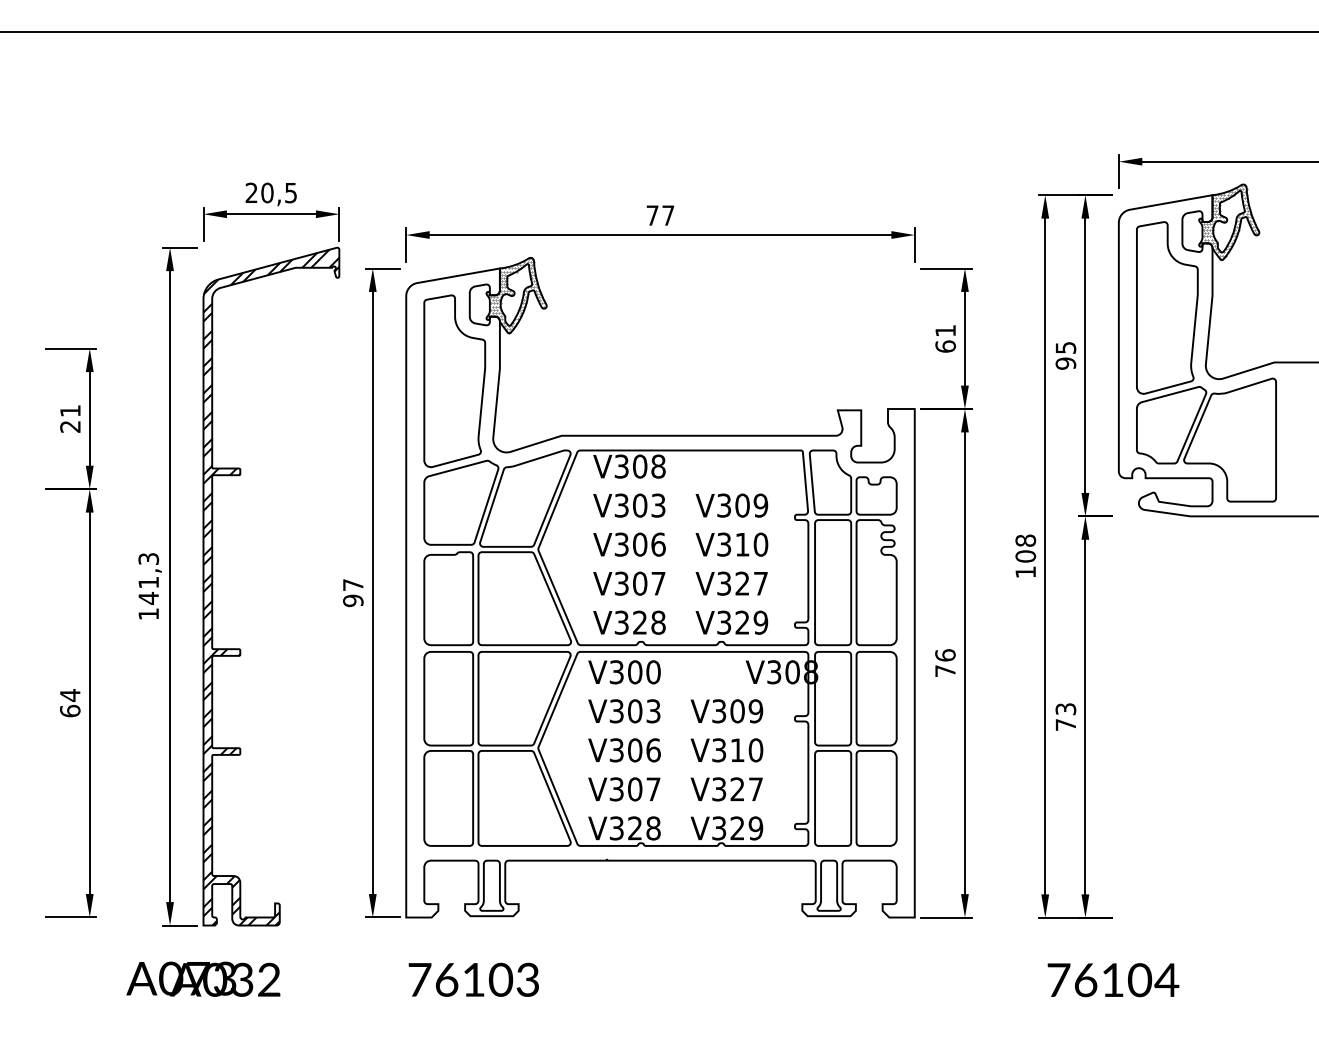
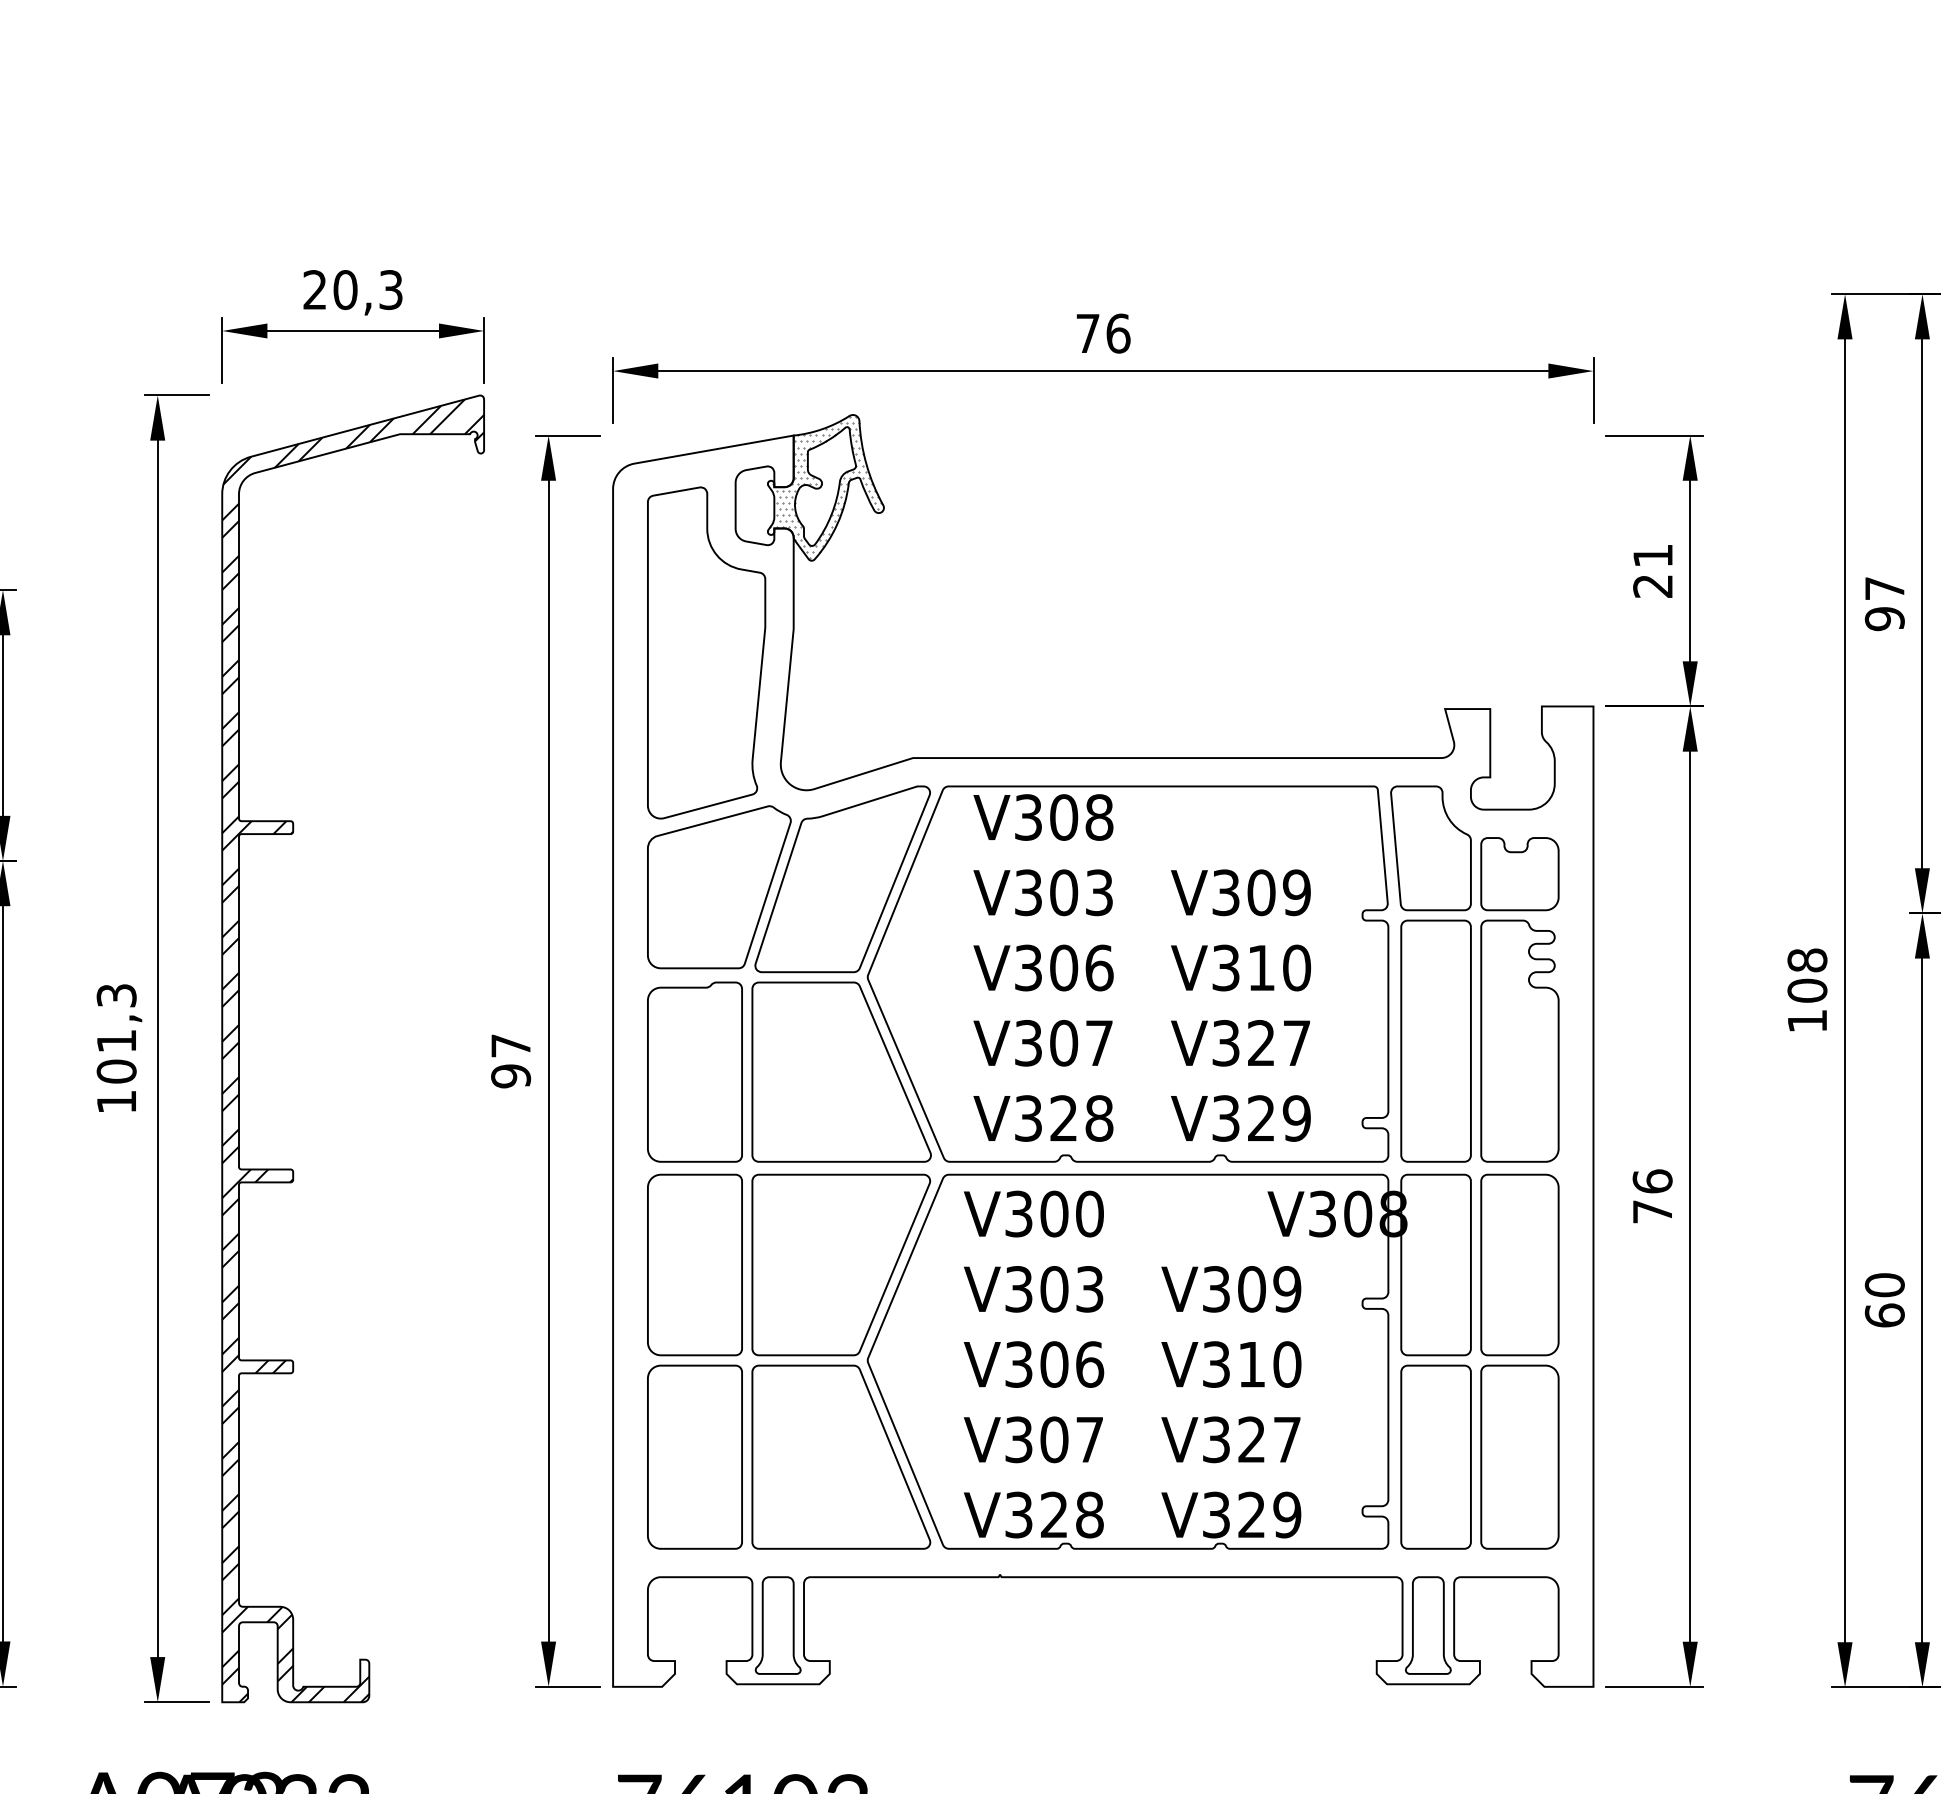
text: (290, 192) -> (389, 289), 20,5 -> 20,3
text: (668, 215) -> (1118, 333), 77 -> 76
text: (945, 346) -> (1652, 585), 61 -> 21
text: (1065, 347) -> (1884, 587), 95 -> 97
text: (148, 598) -> (116, 1071), 141,3 -> 101,3
text: (1065, 716) -> (1884, 1299), 73 -> 60

